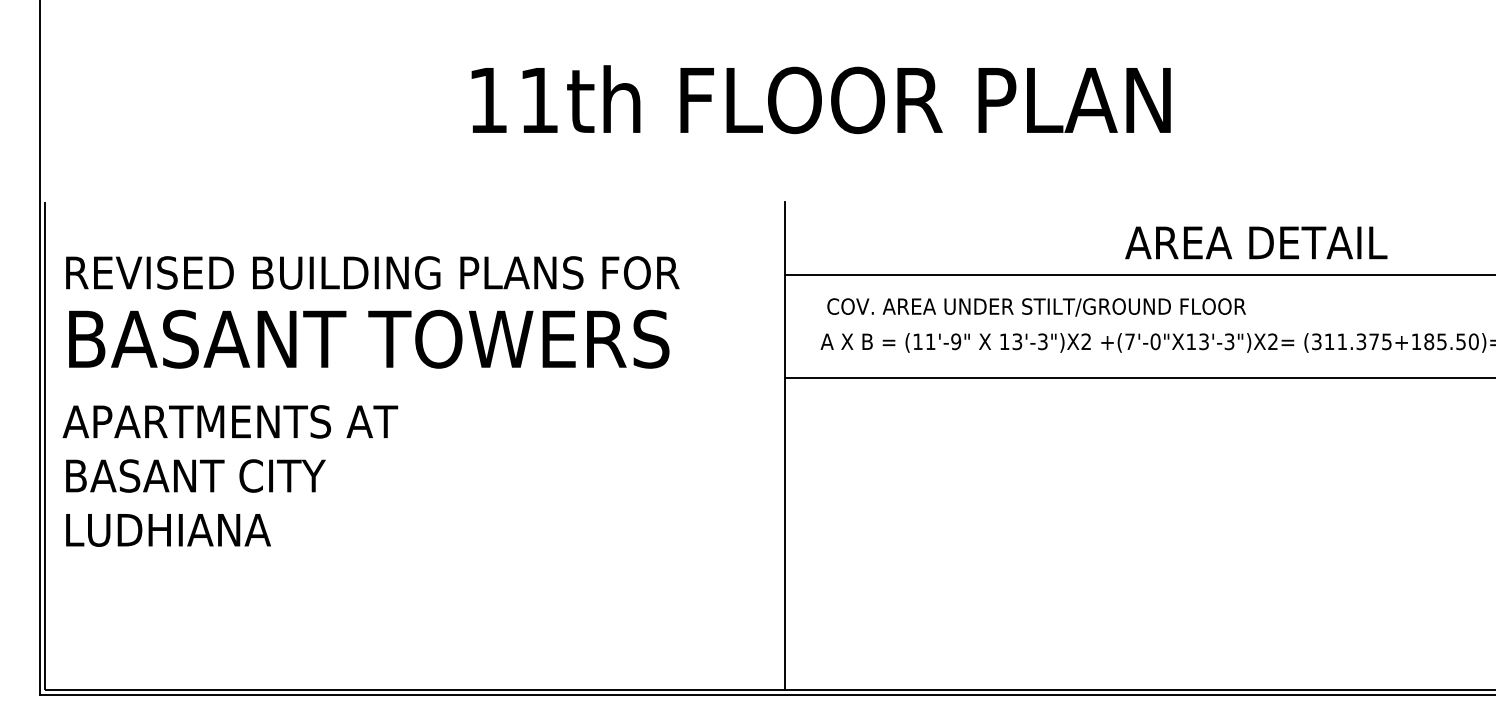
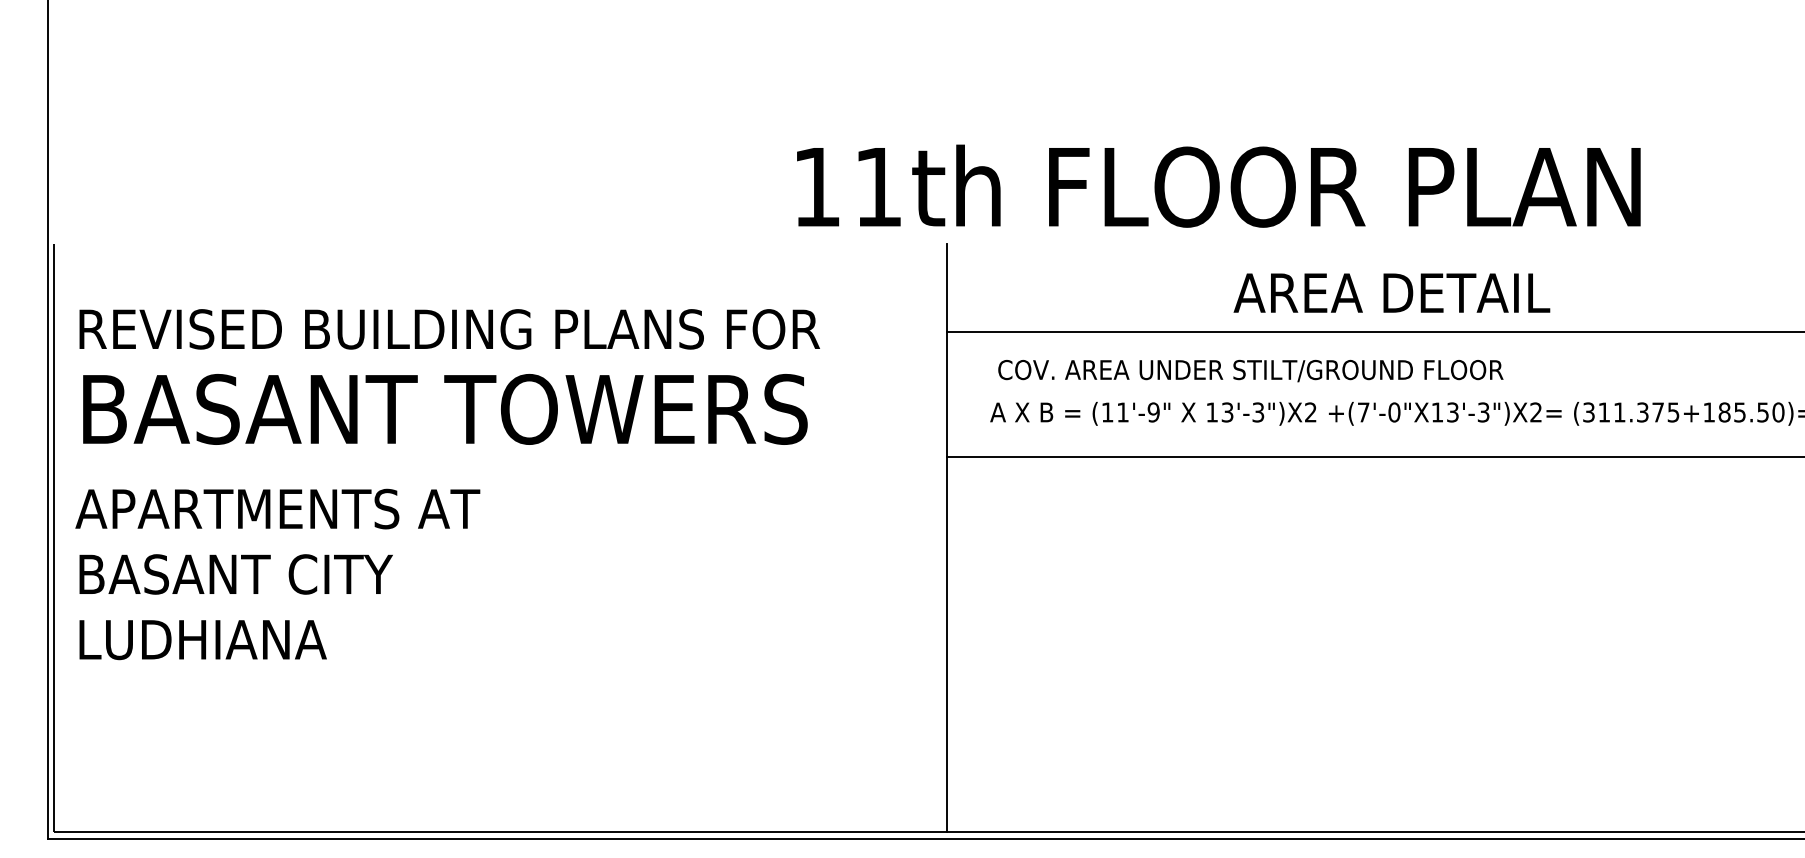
text: (820, 99) -> (1218, 185), moved
text: (1255, 242) -> (1391, 292), moved

